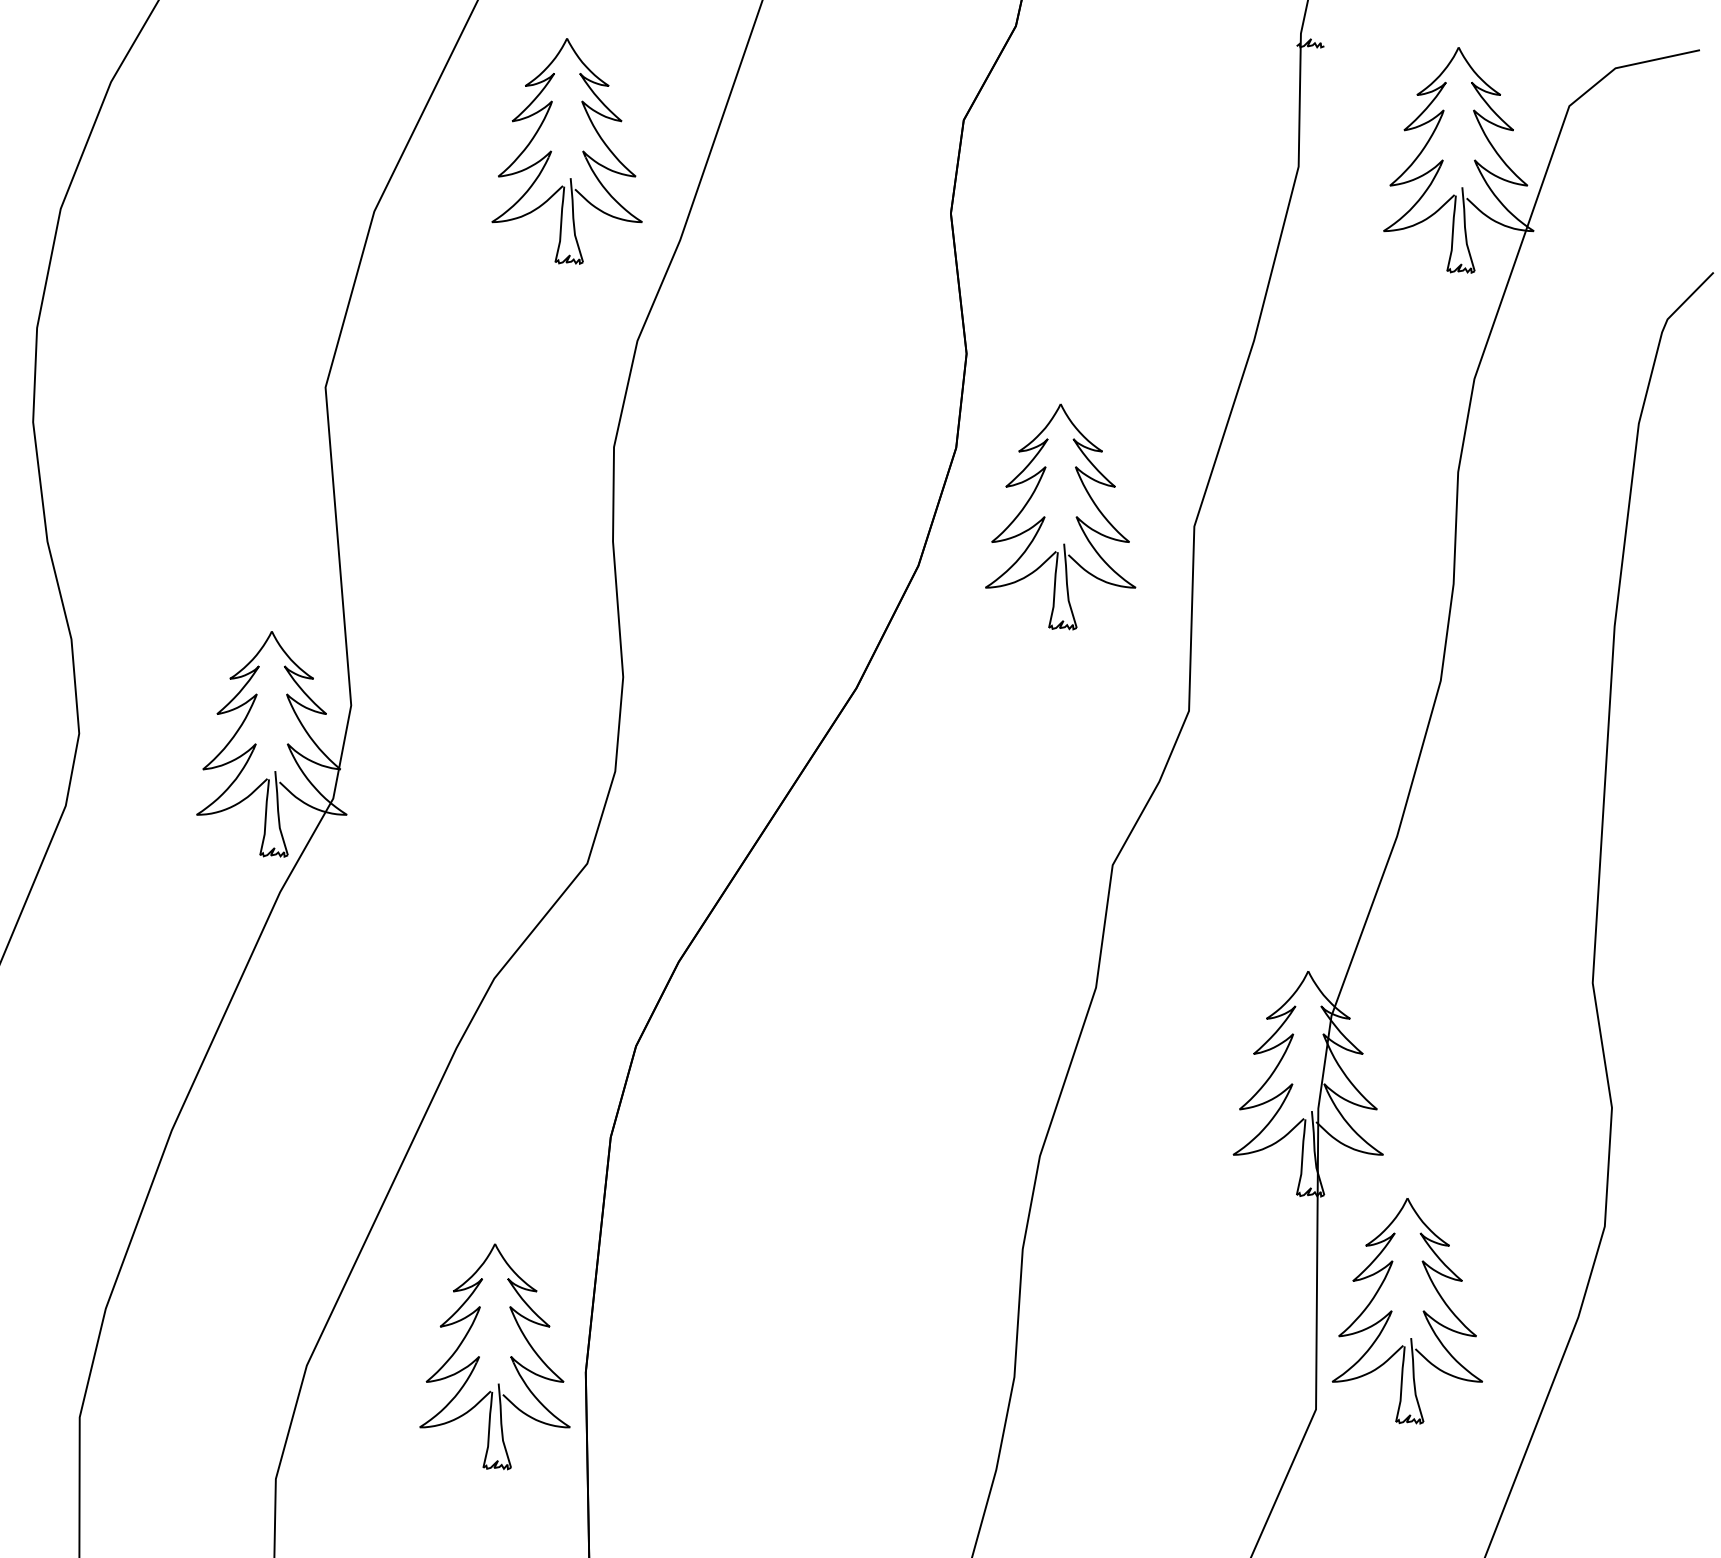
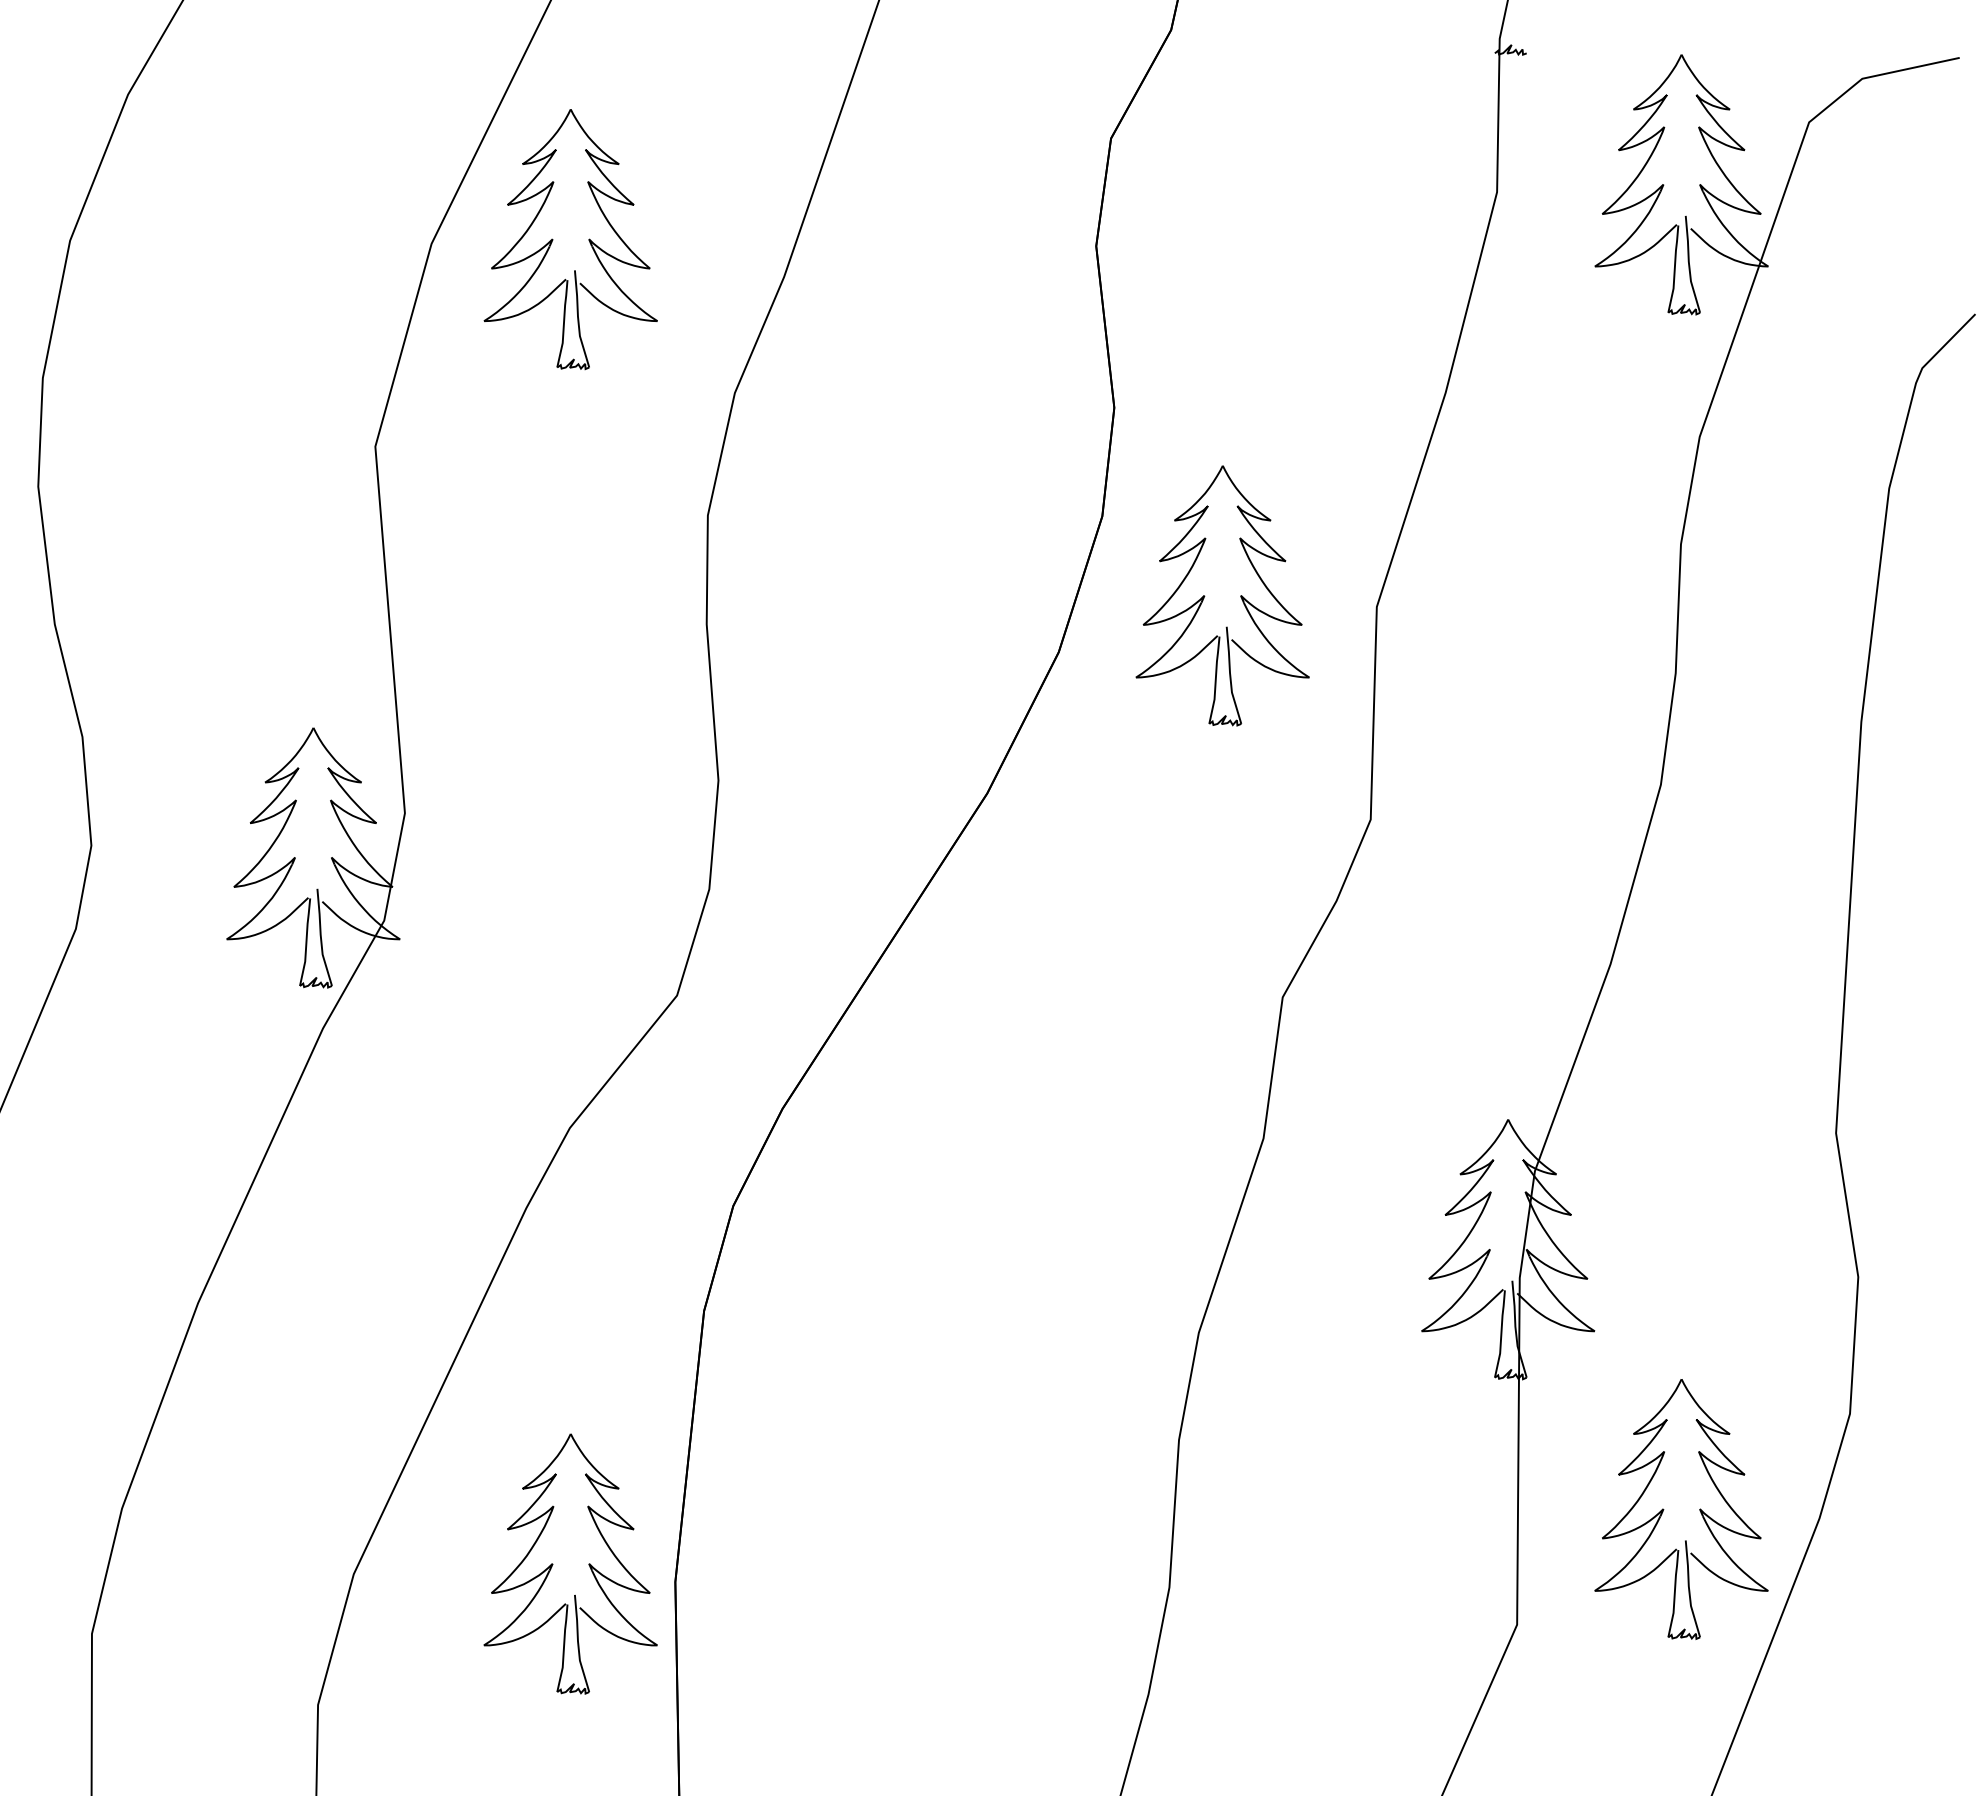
part: (552, 151) -> (553, 239), moved
part: (1392, 1311) -> (1664, 1509), moved

